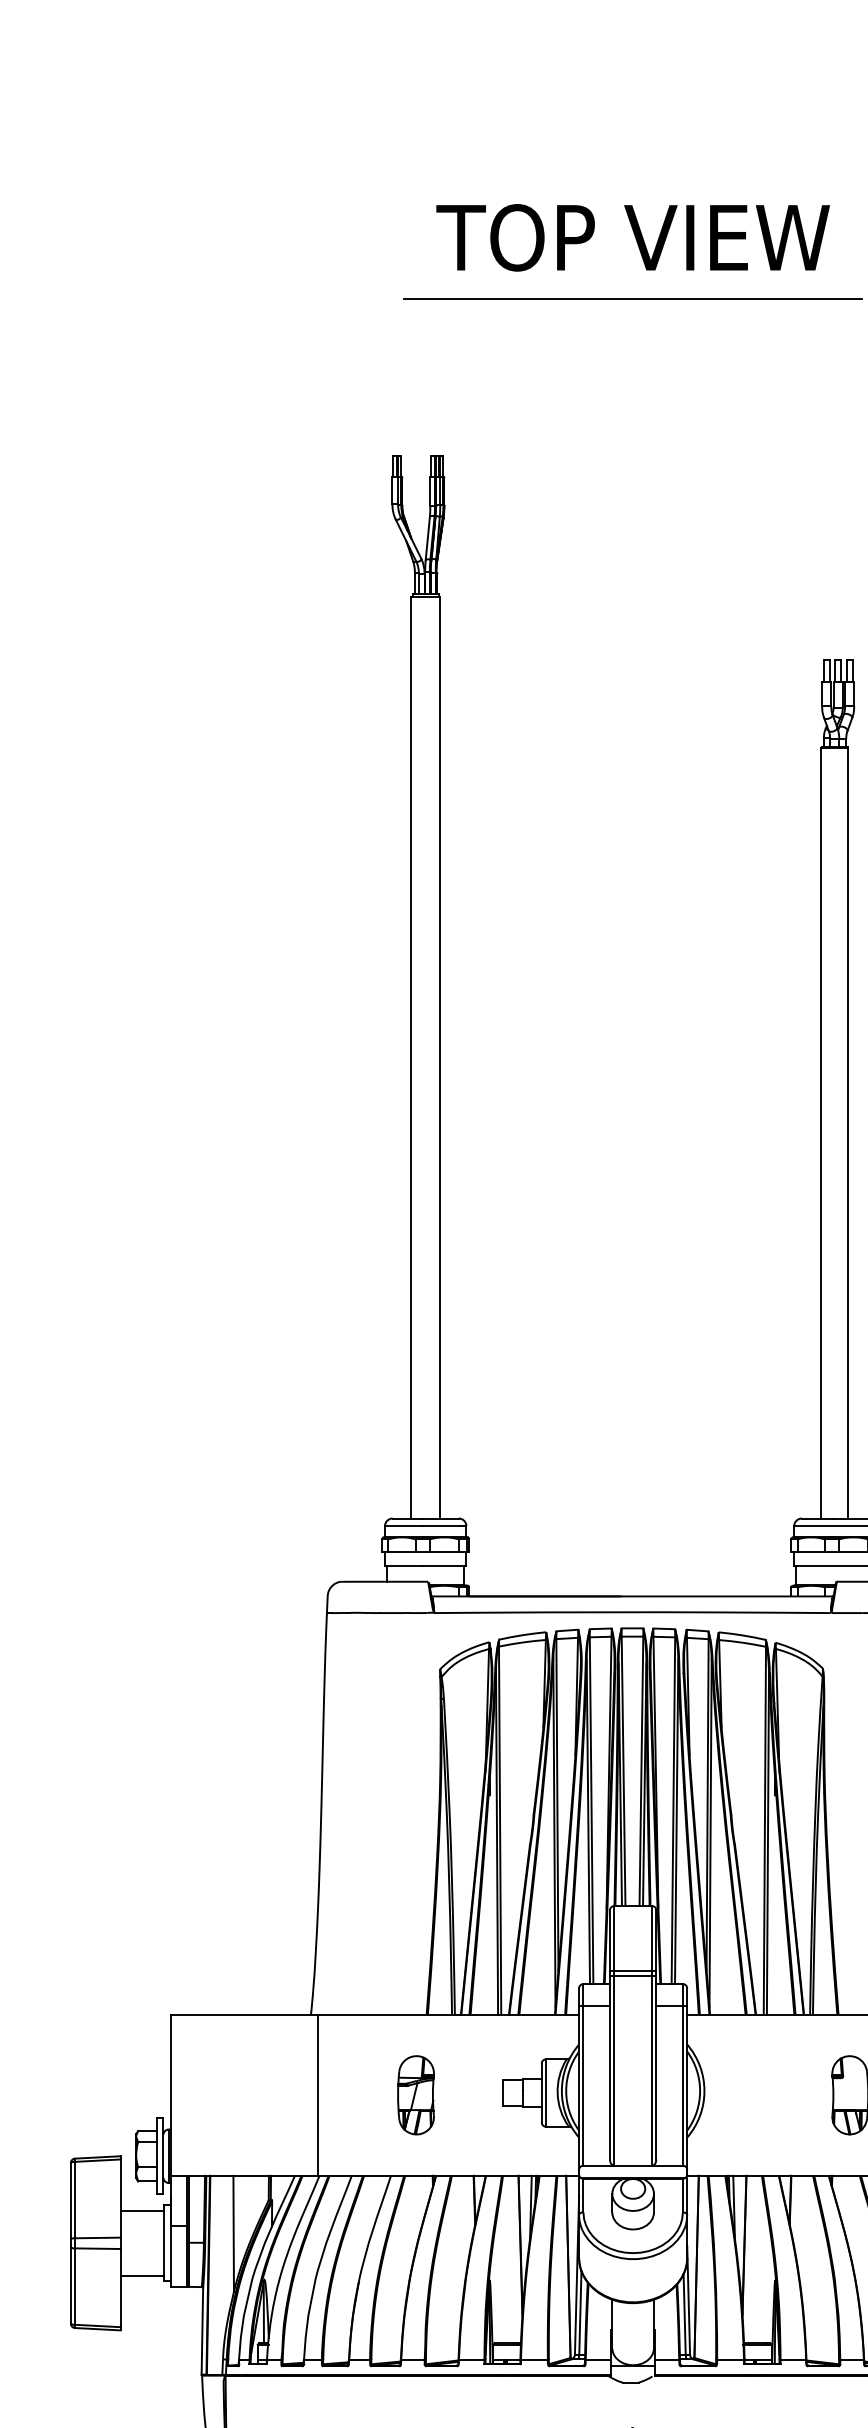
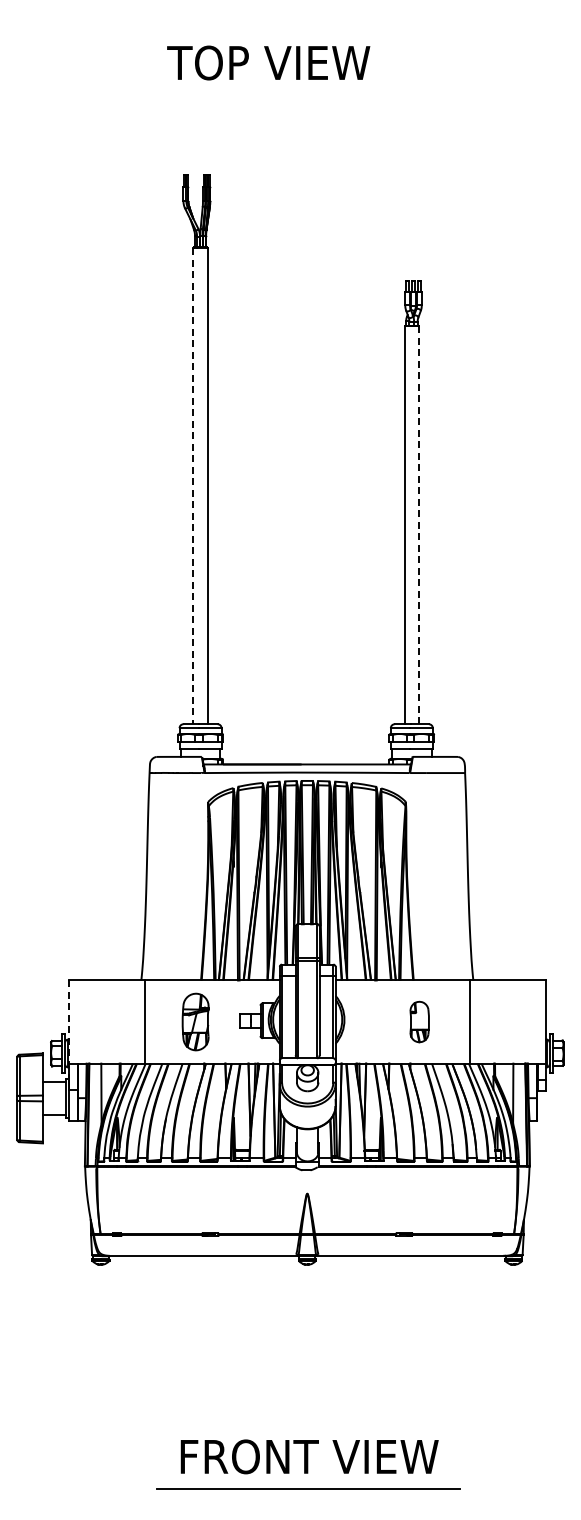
text: (632, 236) -> (268, 62), moved
line: (632, 298) -> (307, 94), removed
line: (411, 1058) -> (193, 486), solid -> dashed
line: (847, 1133) -> (418, 525), solid -> dashed
part: (415, 2094) -> (195, 1021), size x1.4
line: (171, 2096) -> (69, 1022), solid -> dashed

